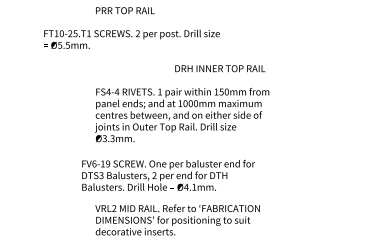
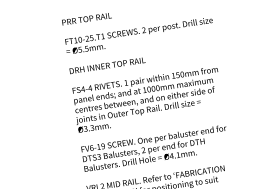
text: (131, 38) -> (139, 35), moved
text: (220, 68) -> (107, 65), moved
text: (168, 174) -> (155, 147), moved

